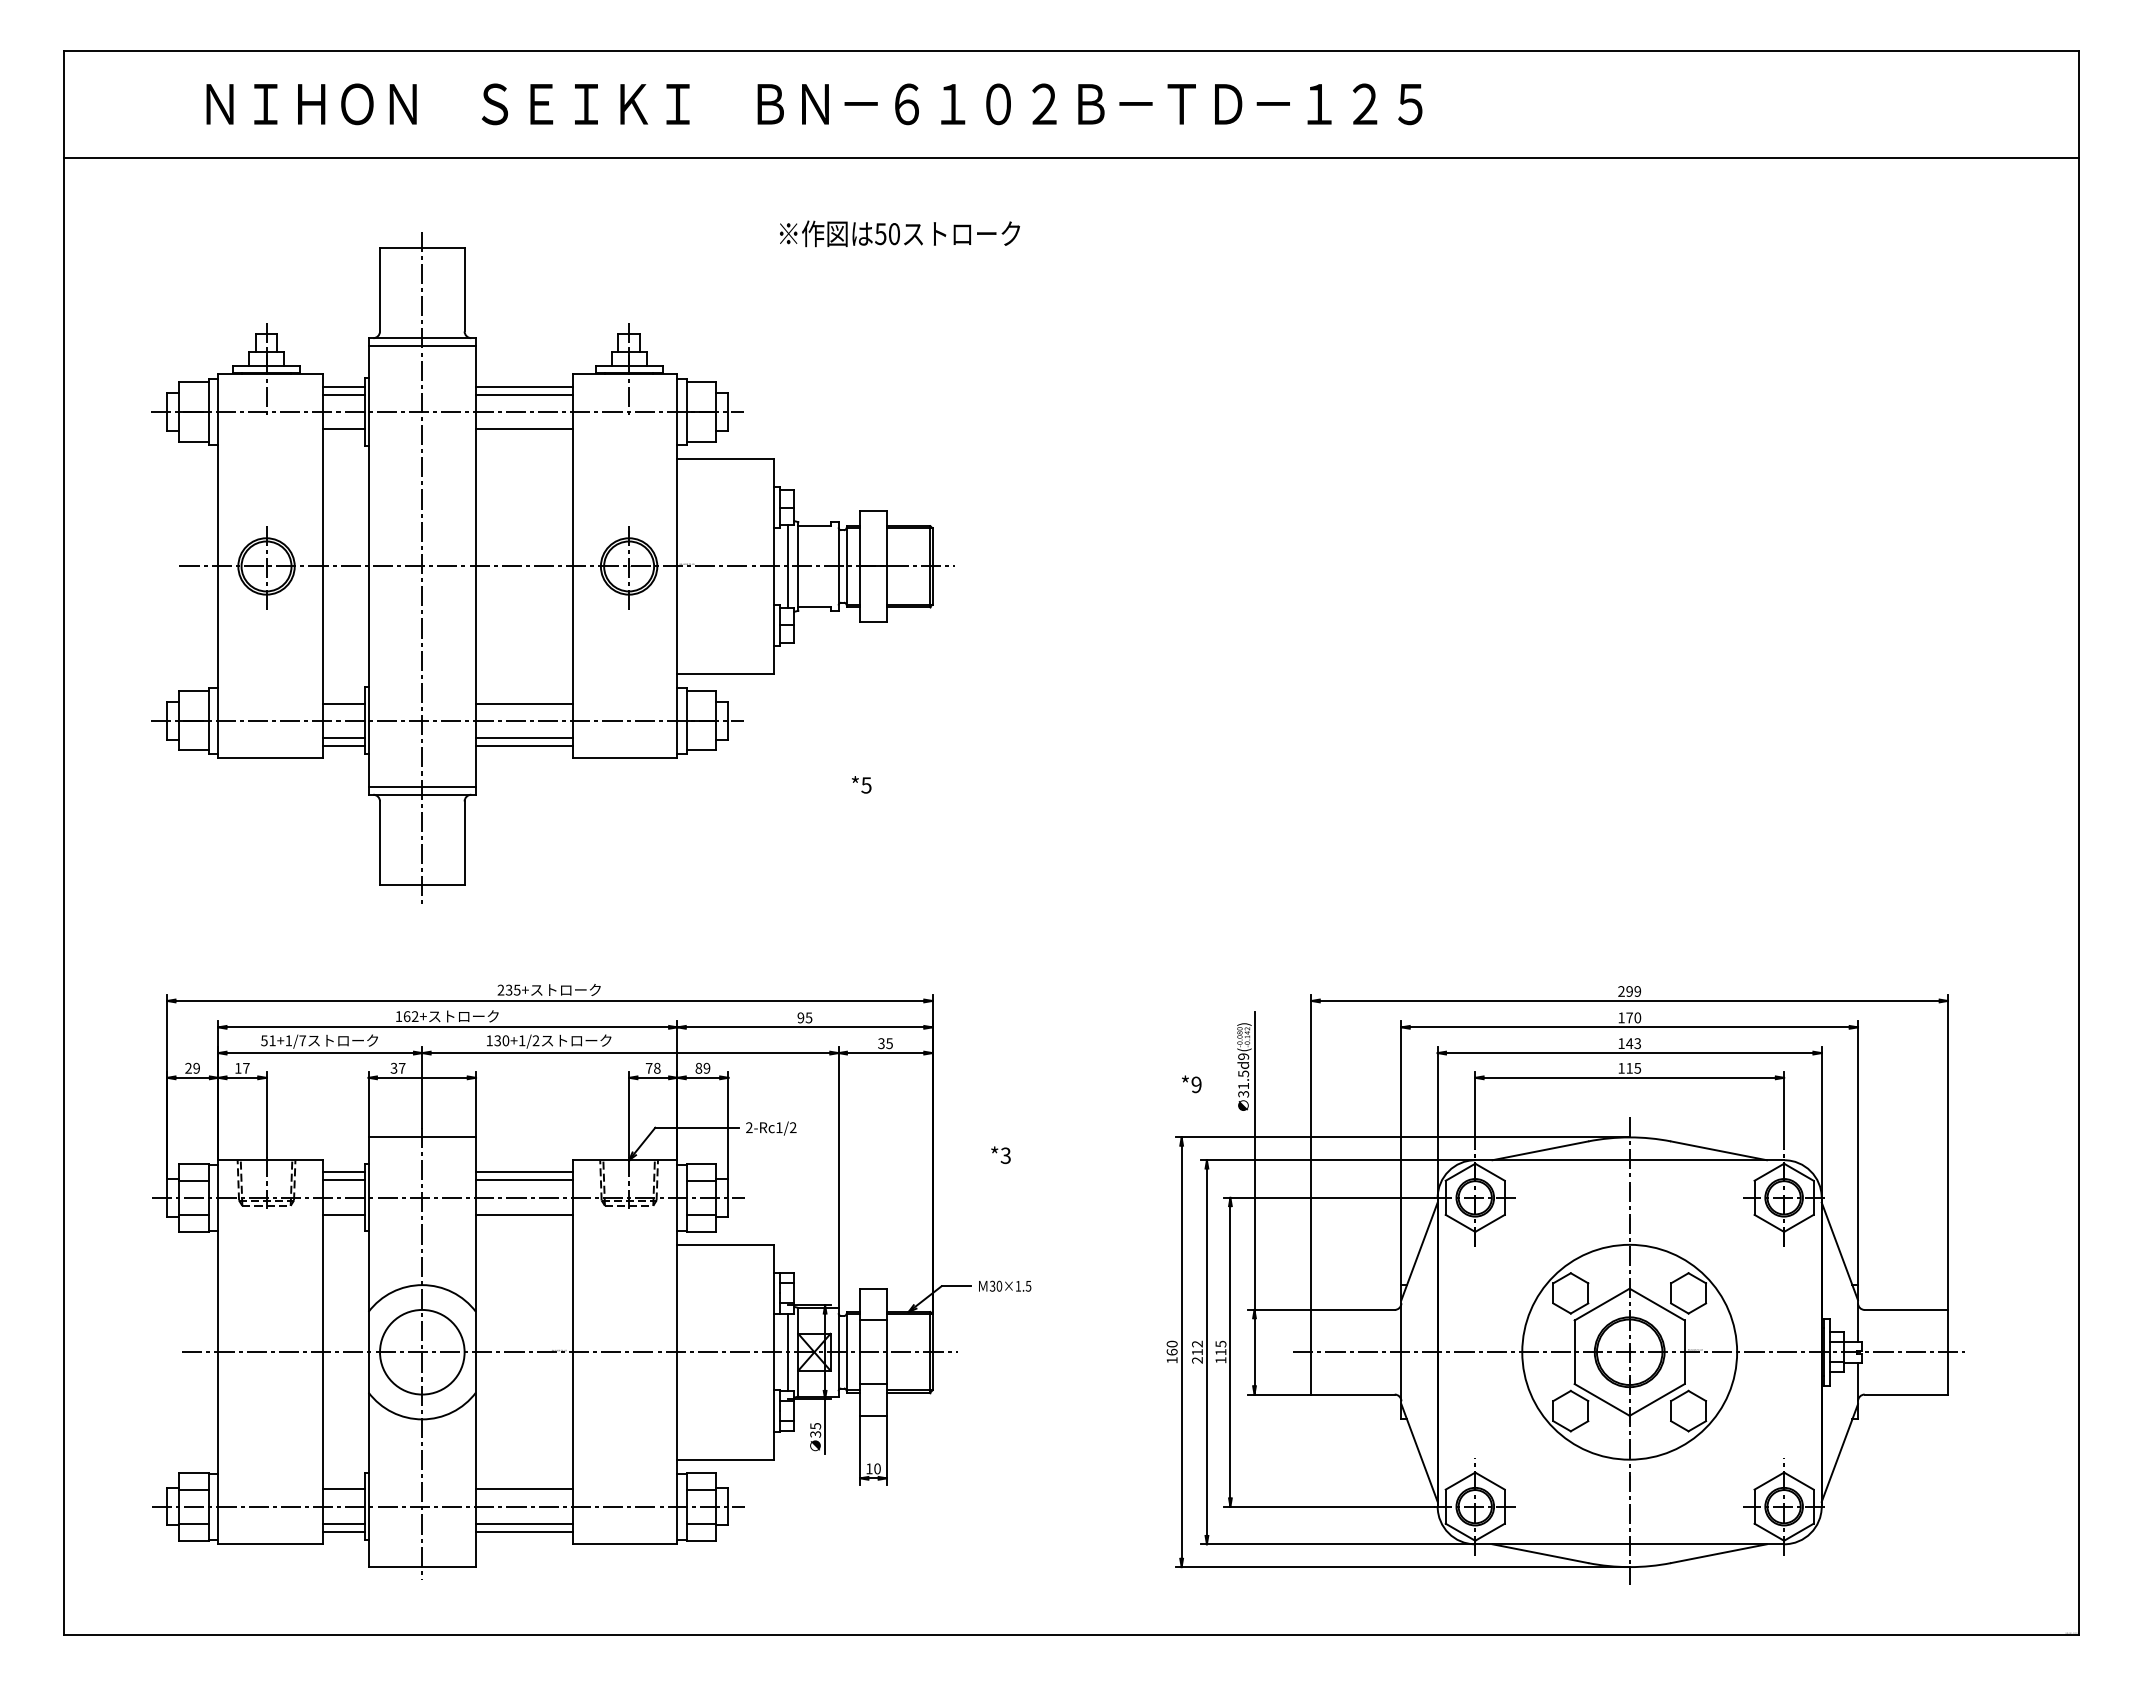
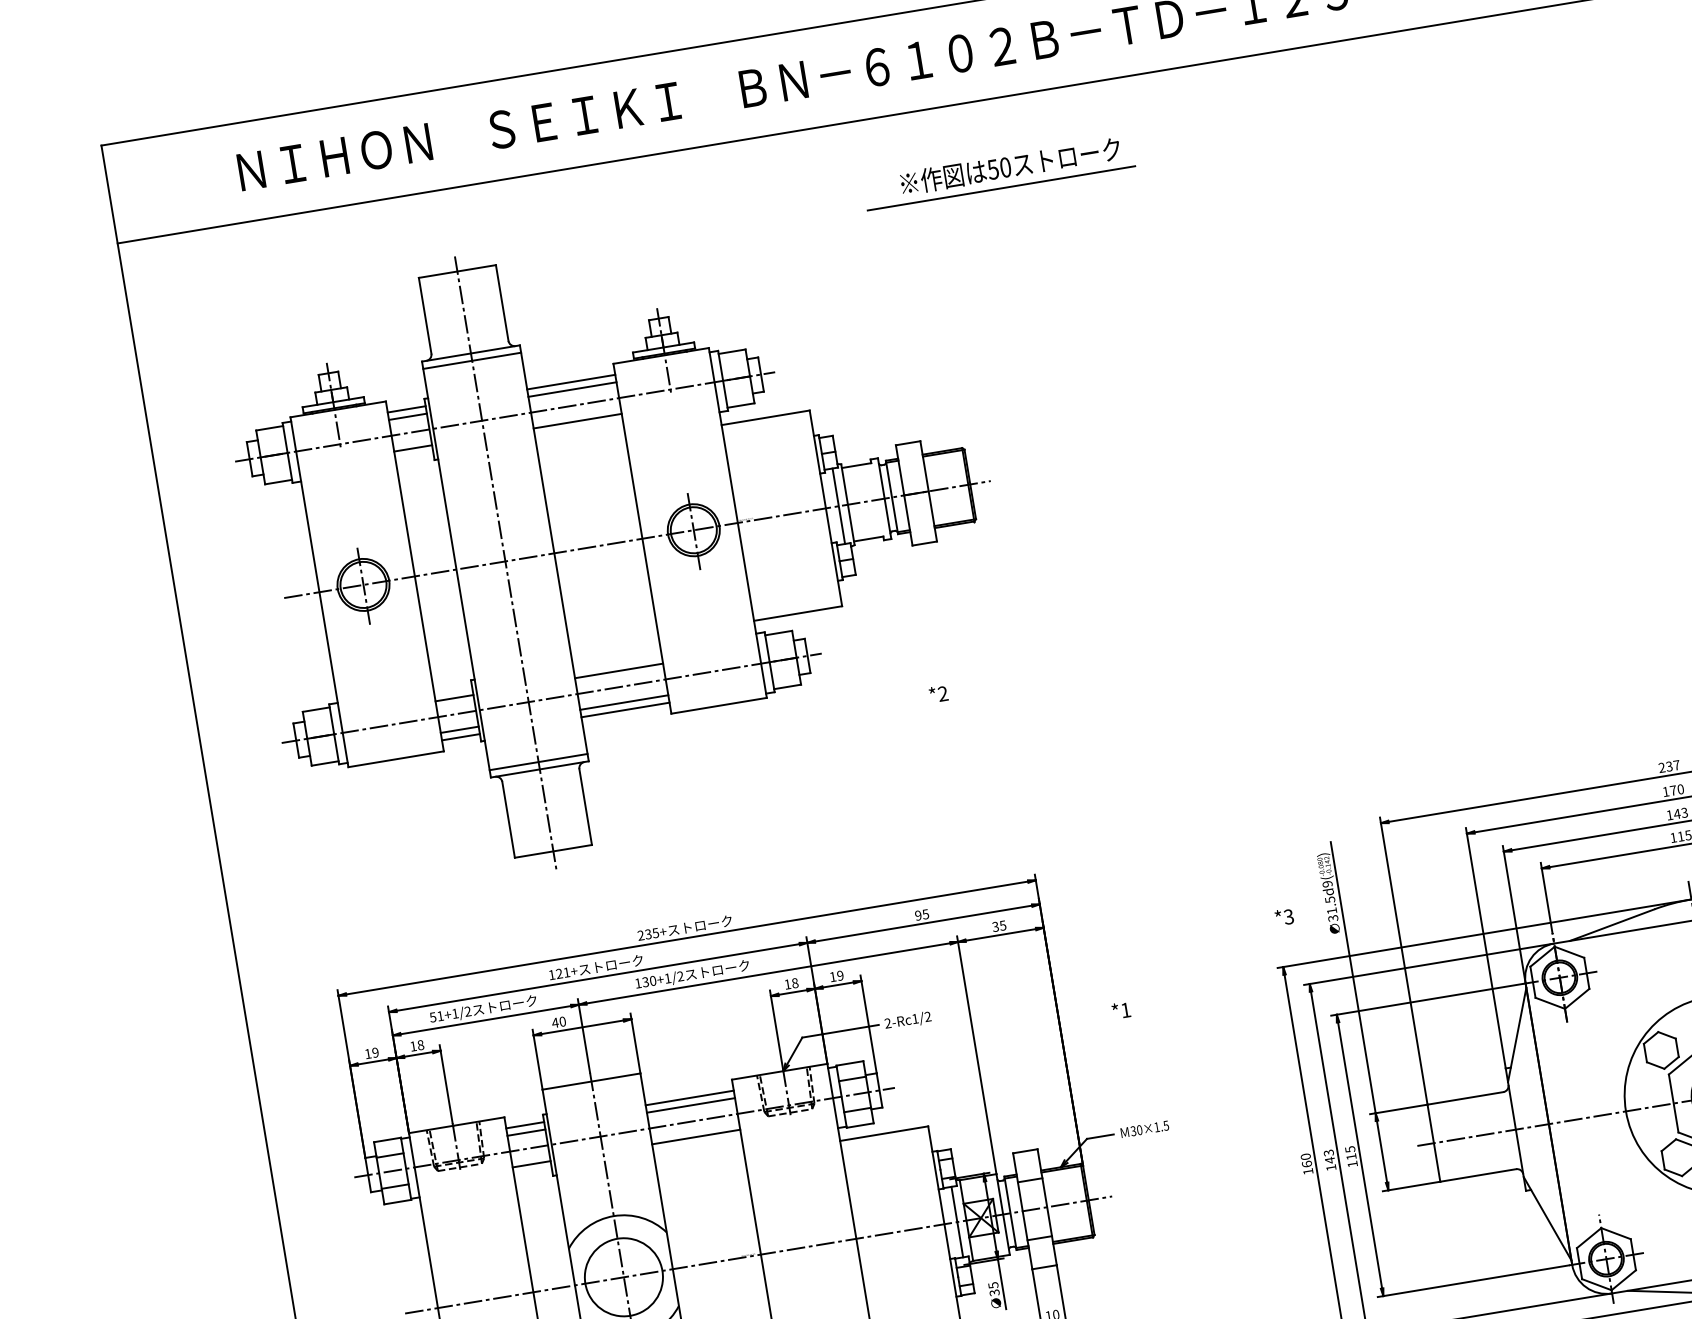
text: (900, 233) -> (1011, 166), moved
line: (1018, 255) -> (1001, 188), added
text: (866, 785) -> (943, 693), *5 -> *2
text: (1633, 991) -> (1672, 765), 299 -> 237
text: (410, 1016) -> (562, 973), 162+ -> 121+
text: (302, 1040) -> (467, 1011), 51+1/7 -> 51+1/2
text: (188, 1067) -> (367, 1053), 29 -> 19
text: (246, 1067) -> (420, 1044), 17 -> 18
text: (397, 1067) -> (558, 1021), 37 -> 40
text: (698, 1067) -> (832, 976), 89 -> 19
text: (648, 1068) -> (787, 984), 78 -> 18
text: (1196, 1085) -> (1288, 917), *9 -> *3
text: (1005, 1155) -> (1125, 1010), *3 -> *1
text: (1197, 1351) -> (1330, 1159), 212 -> 143

